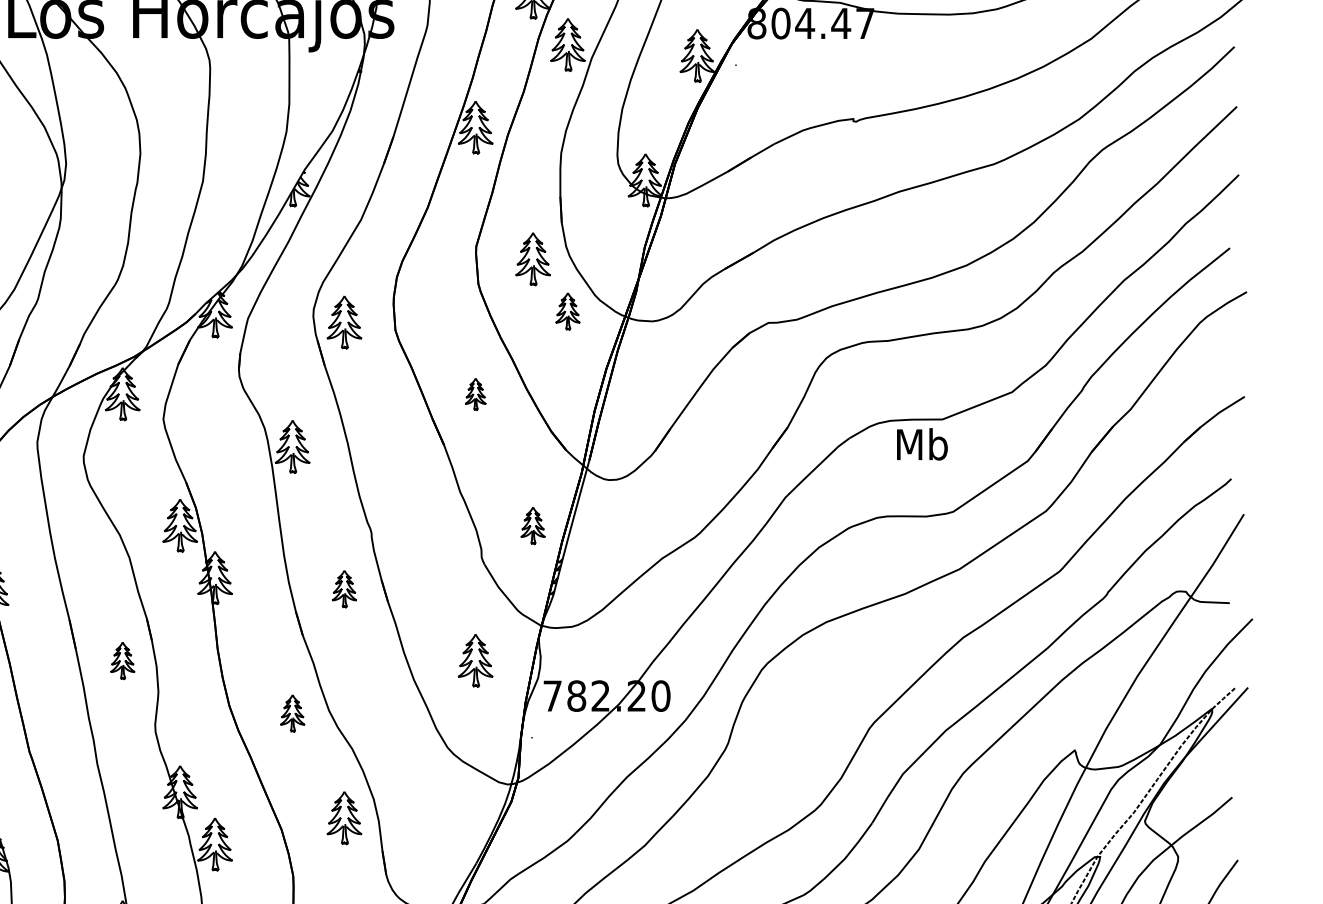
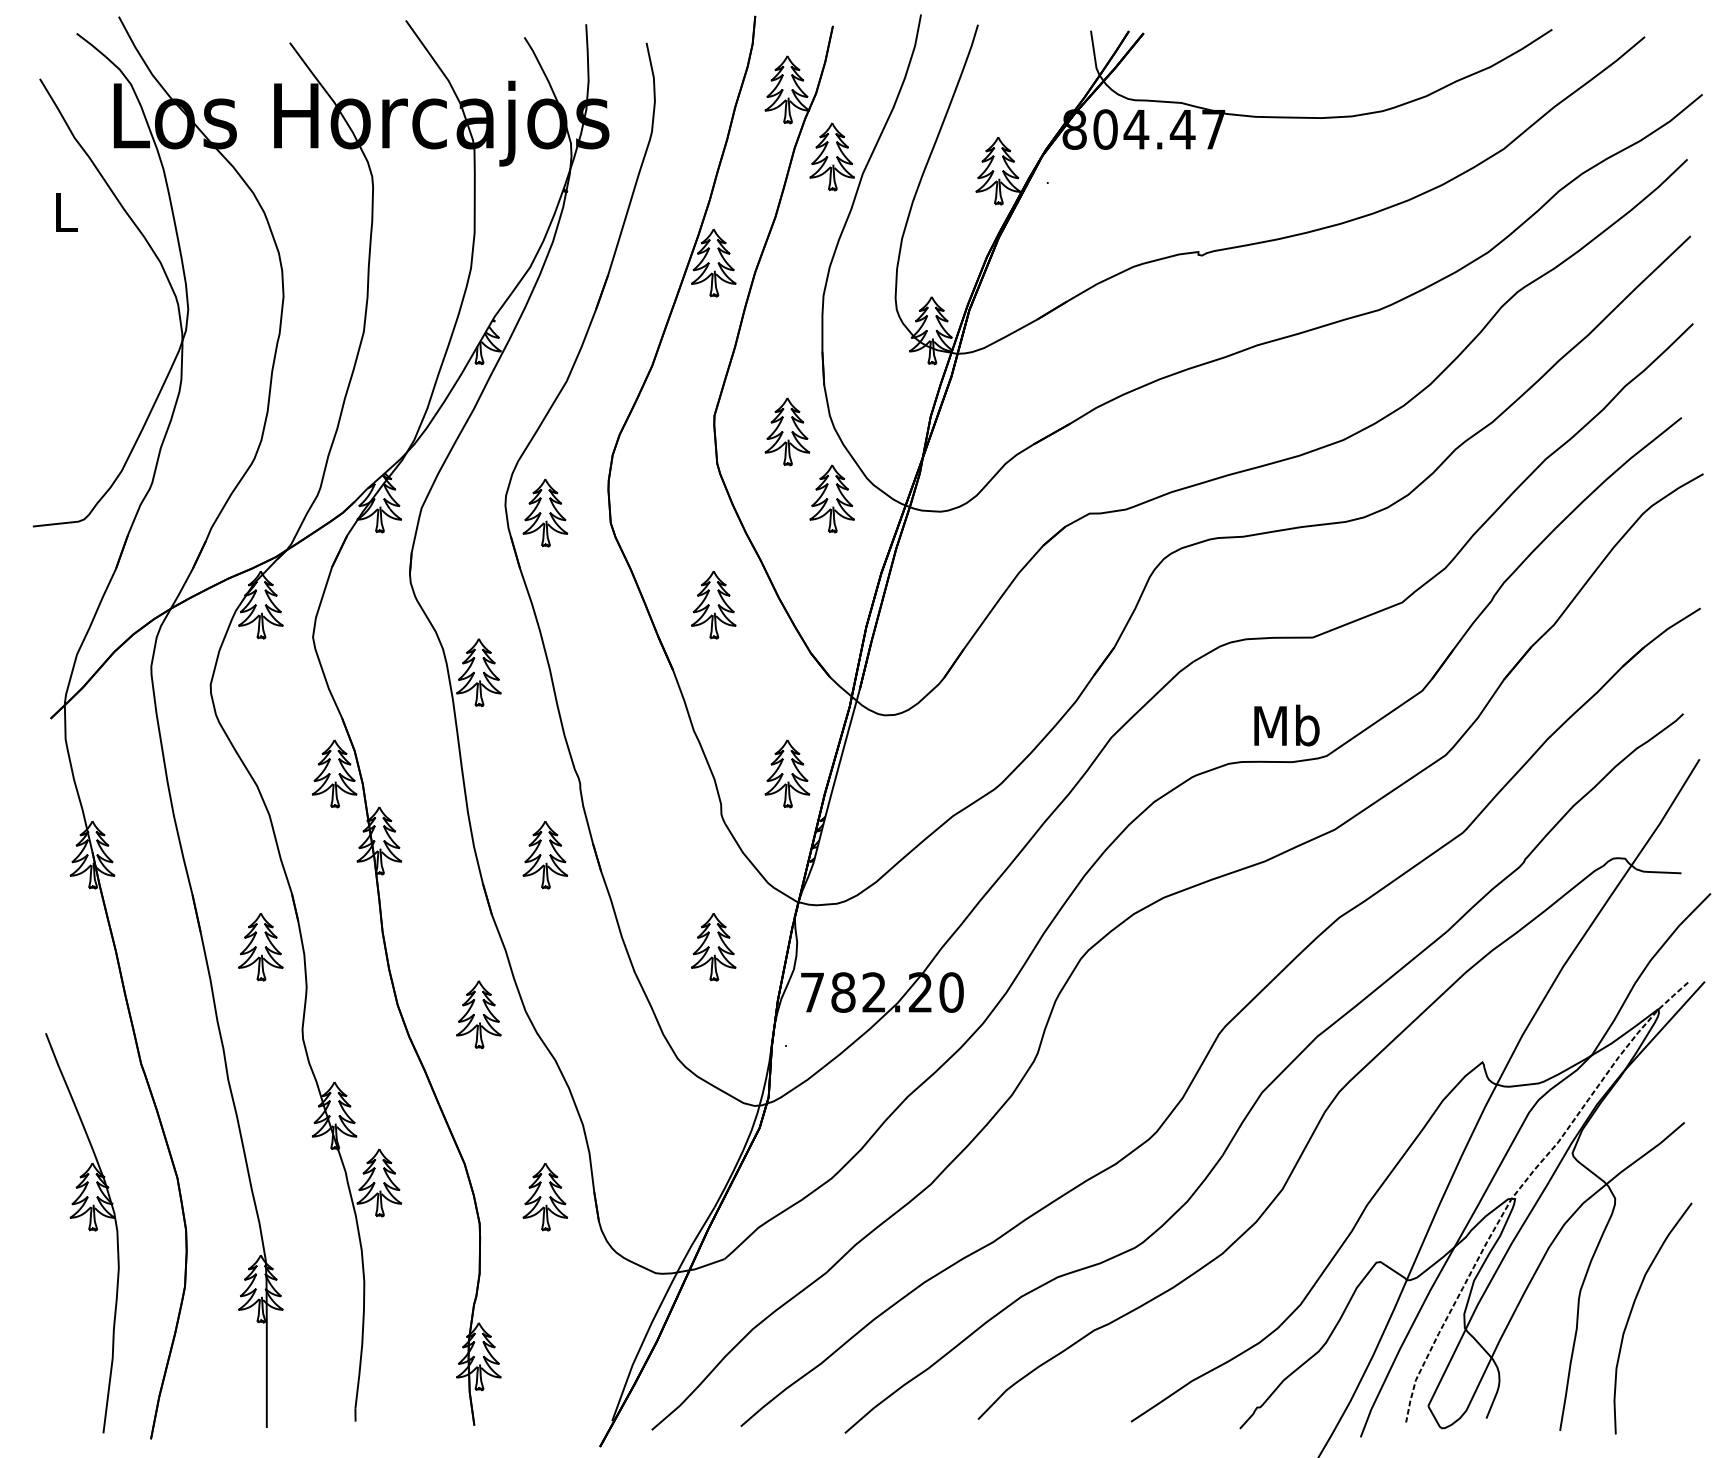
part: (567, 311) -> (831, 498), size x1.43
part: (475, 394) -> (713, 605), size x1.67
text: (922, 444) -> (1286, 725), moved
part: (533, 525) -> (787, 773), size x1.43
part: (344, 589) -> (545, 855), size x1.43
part: (122, 660) -> (260, 947), size x1.43
part: (292, 713) -> (478, 1014), size x1.43
part: (344, 818) -> (545, 1197), moved

